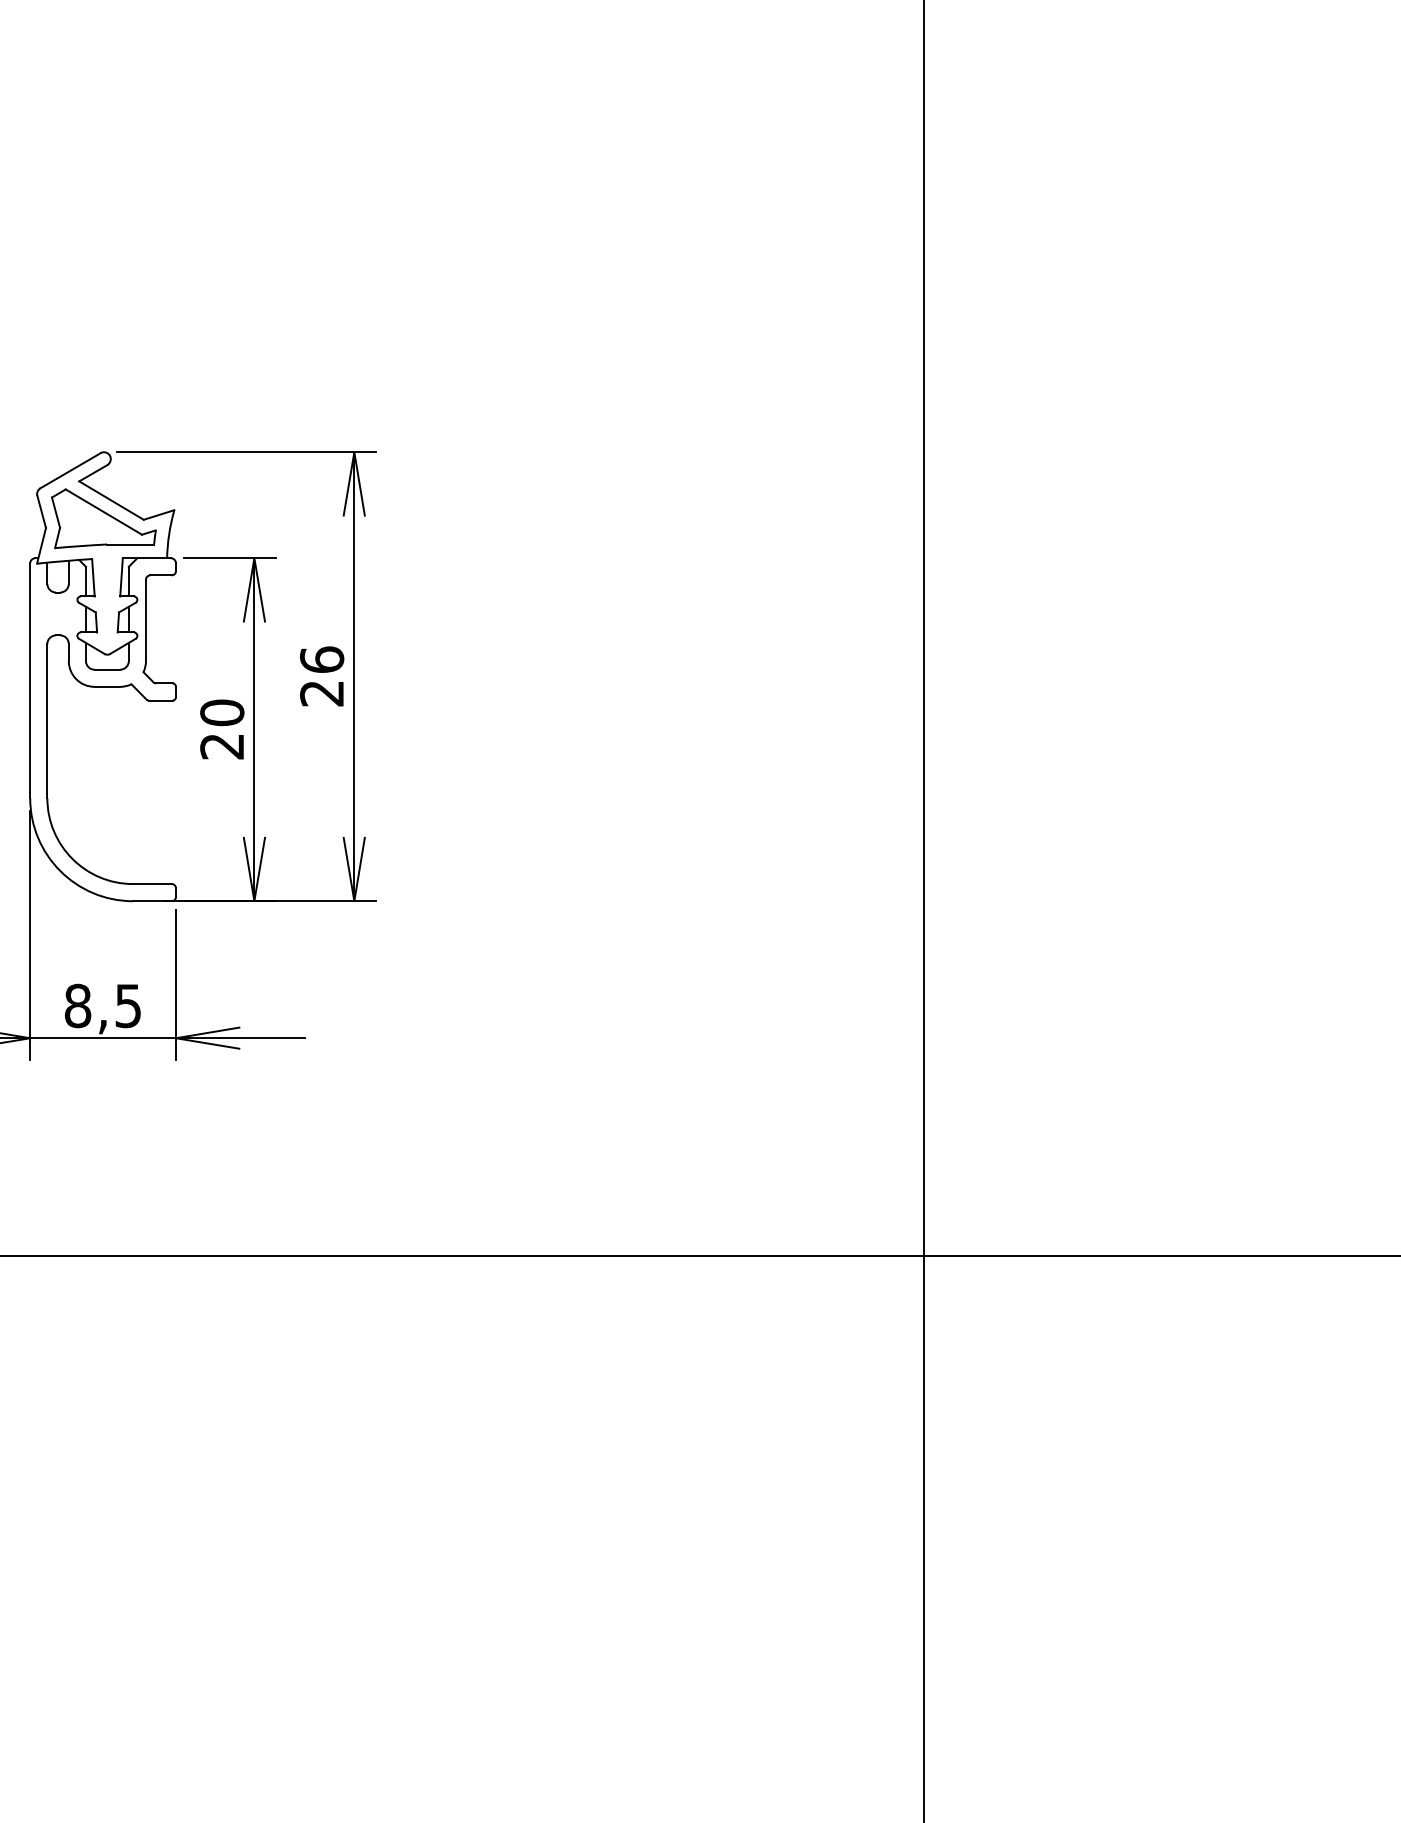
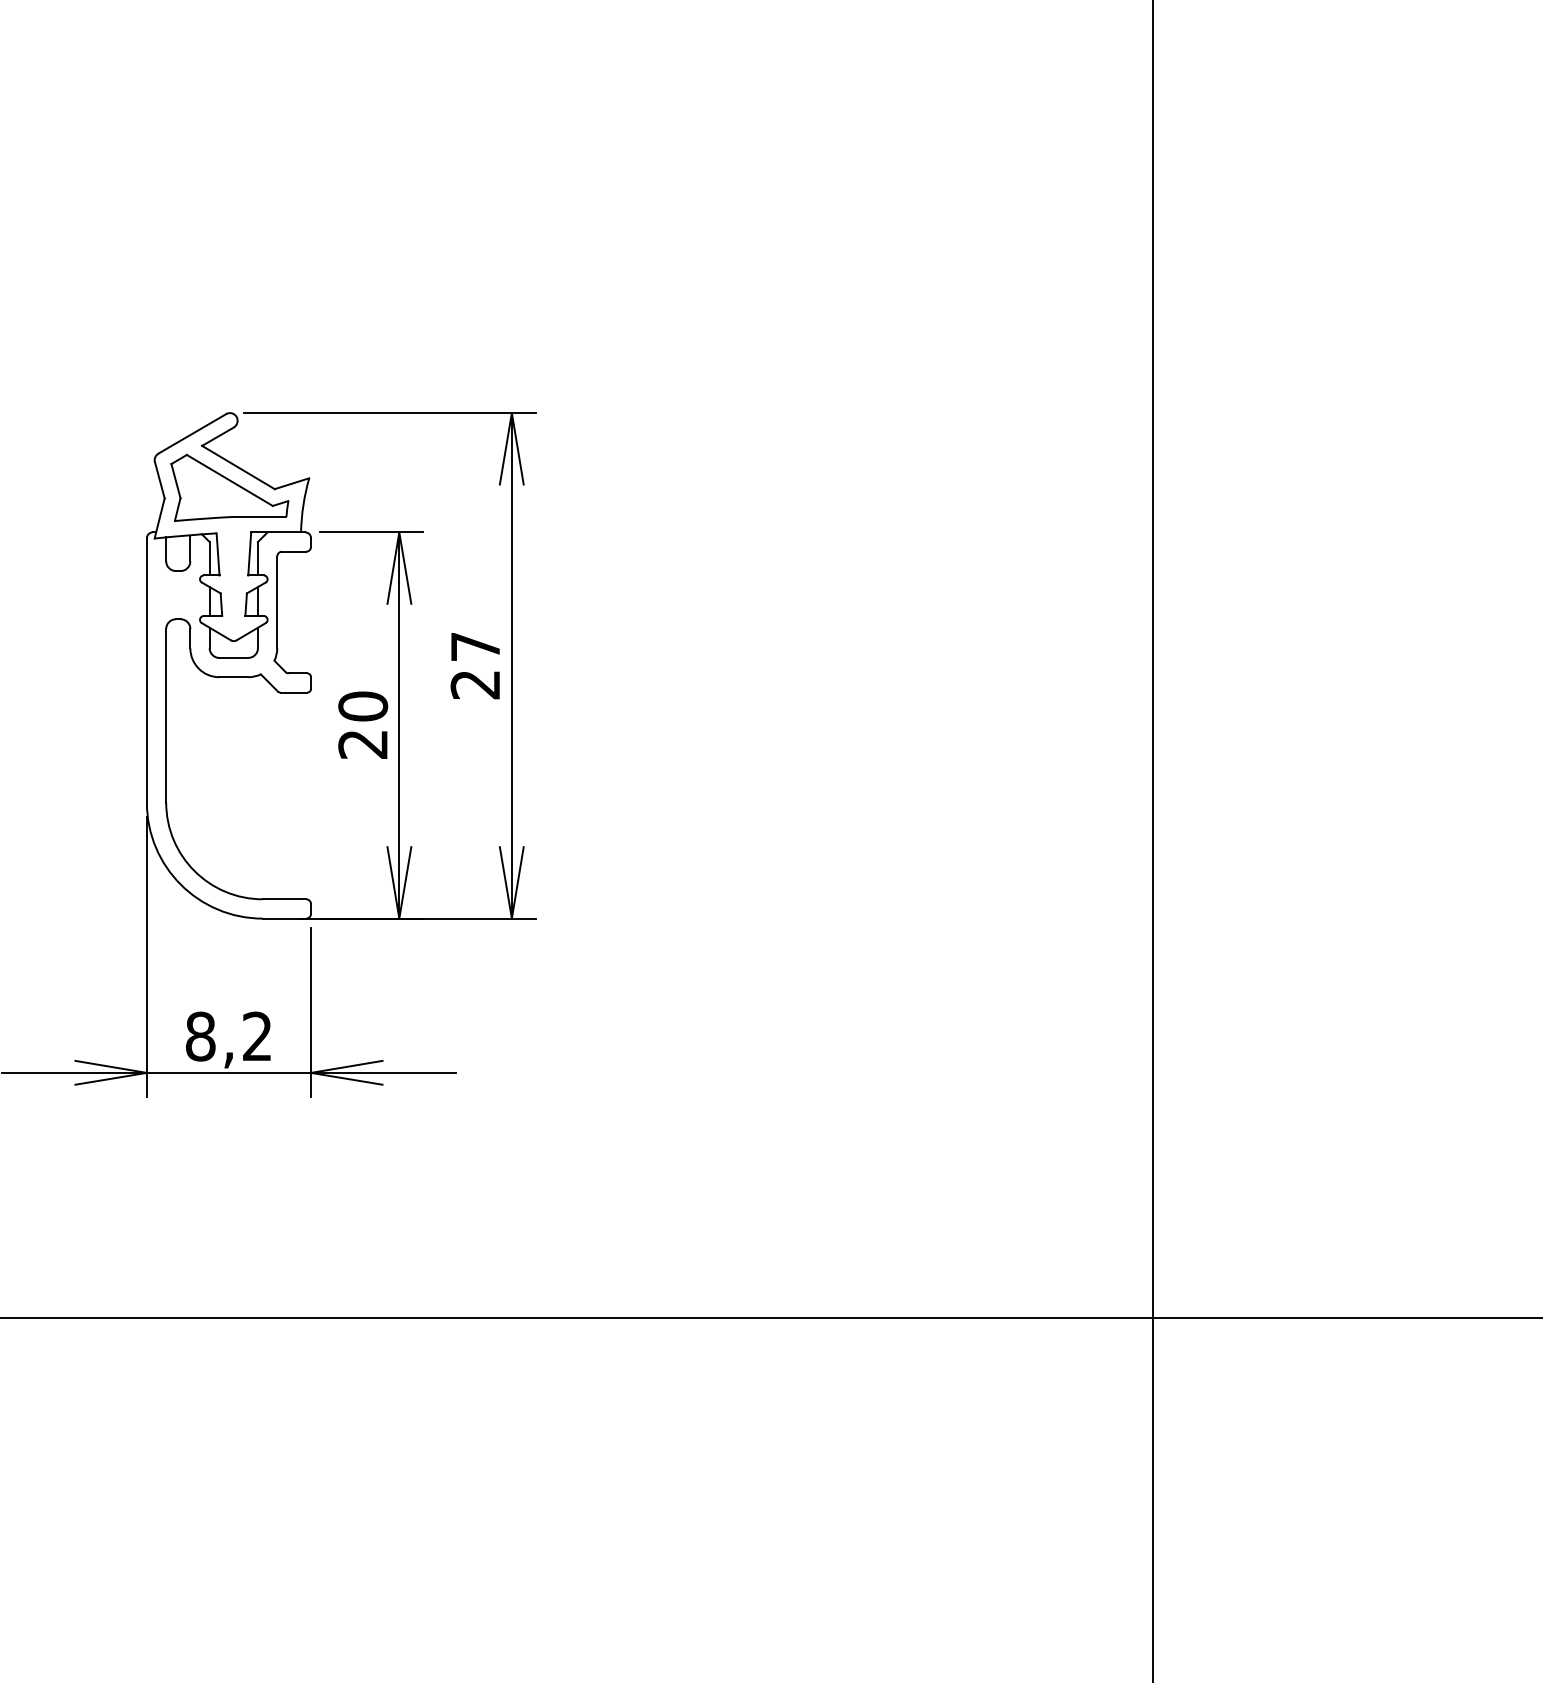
text: (322, 659) -> (476, 646), 26 -> 27
text: (127, 1005) -> (256, 1036), 8,5 -> 8,2

